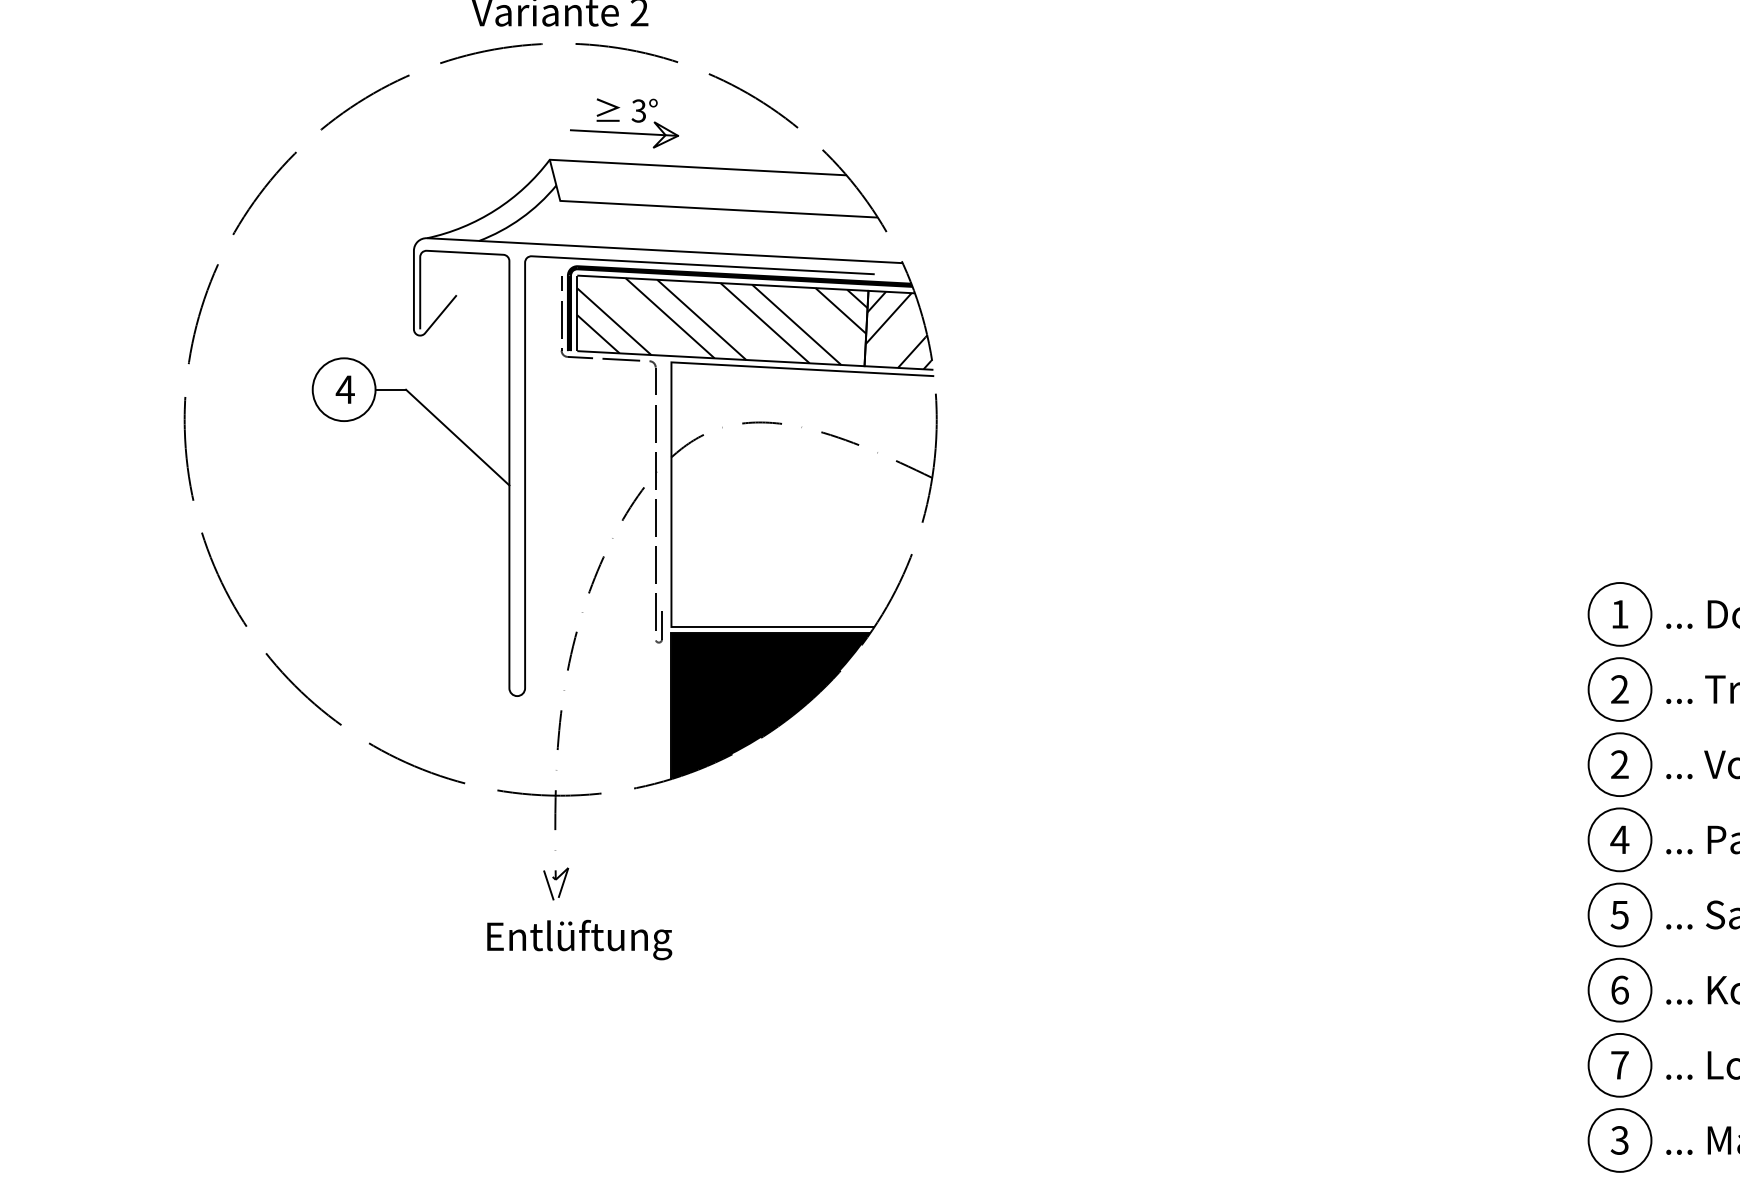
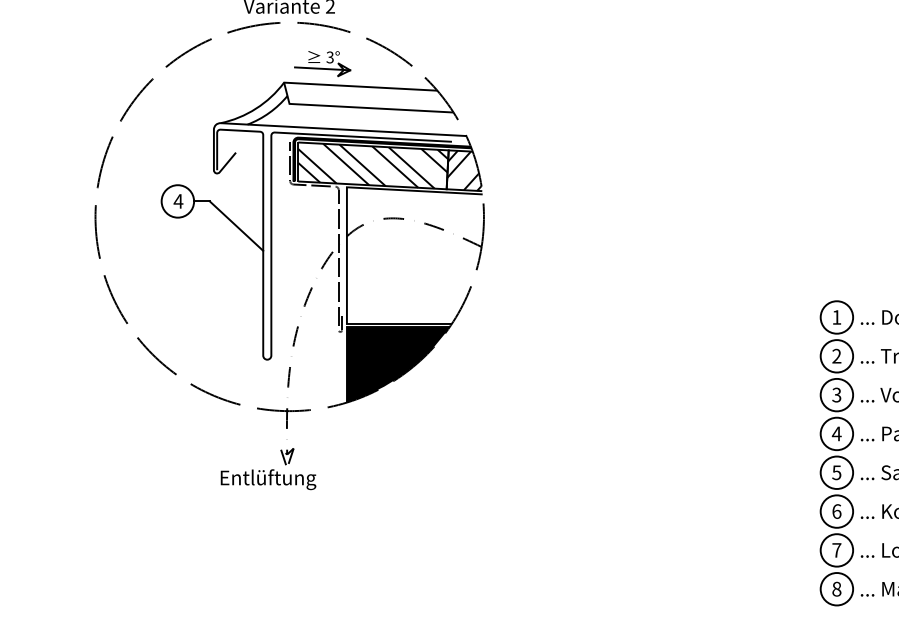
text: (1619, 765) -> (836, 395), 2 -> 3
text: (579, 939) -> (268, 479), moved
text: (1619, 1139) -> (836, 588), 3 -> 8

